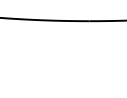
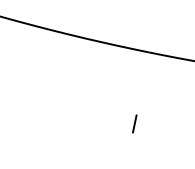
curve: (89, 62) -> (134, 123), added

